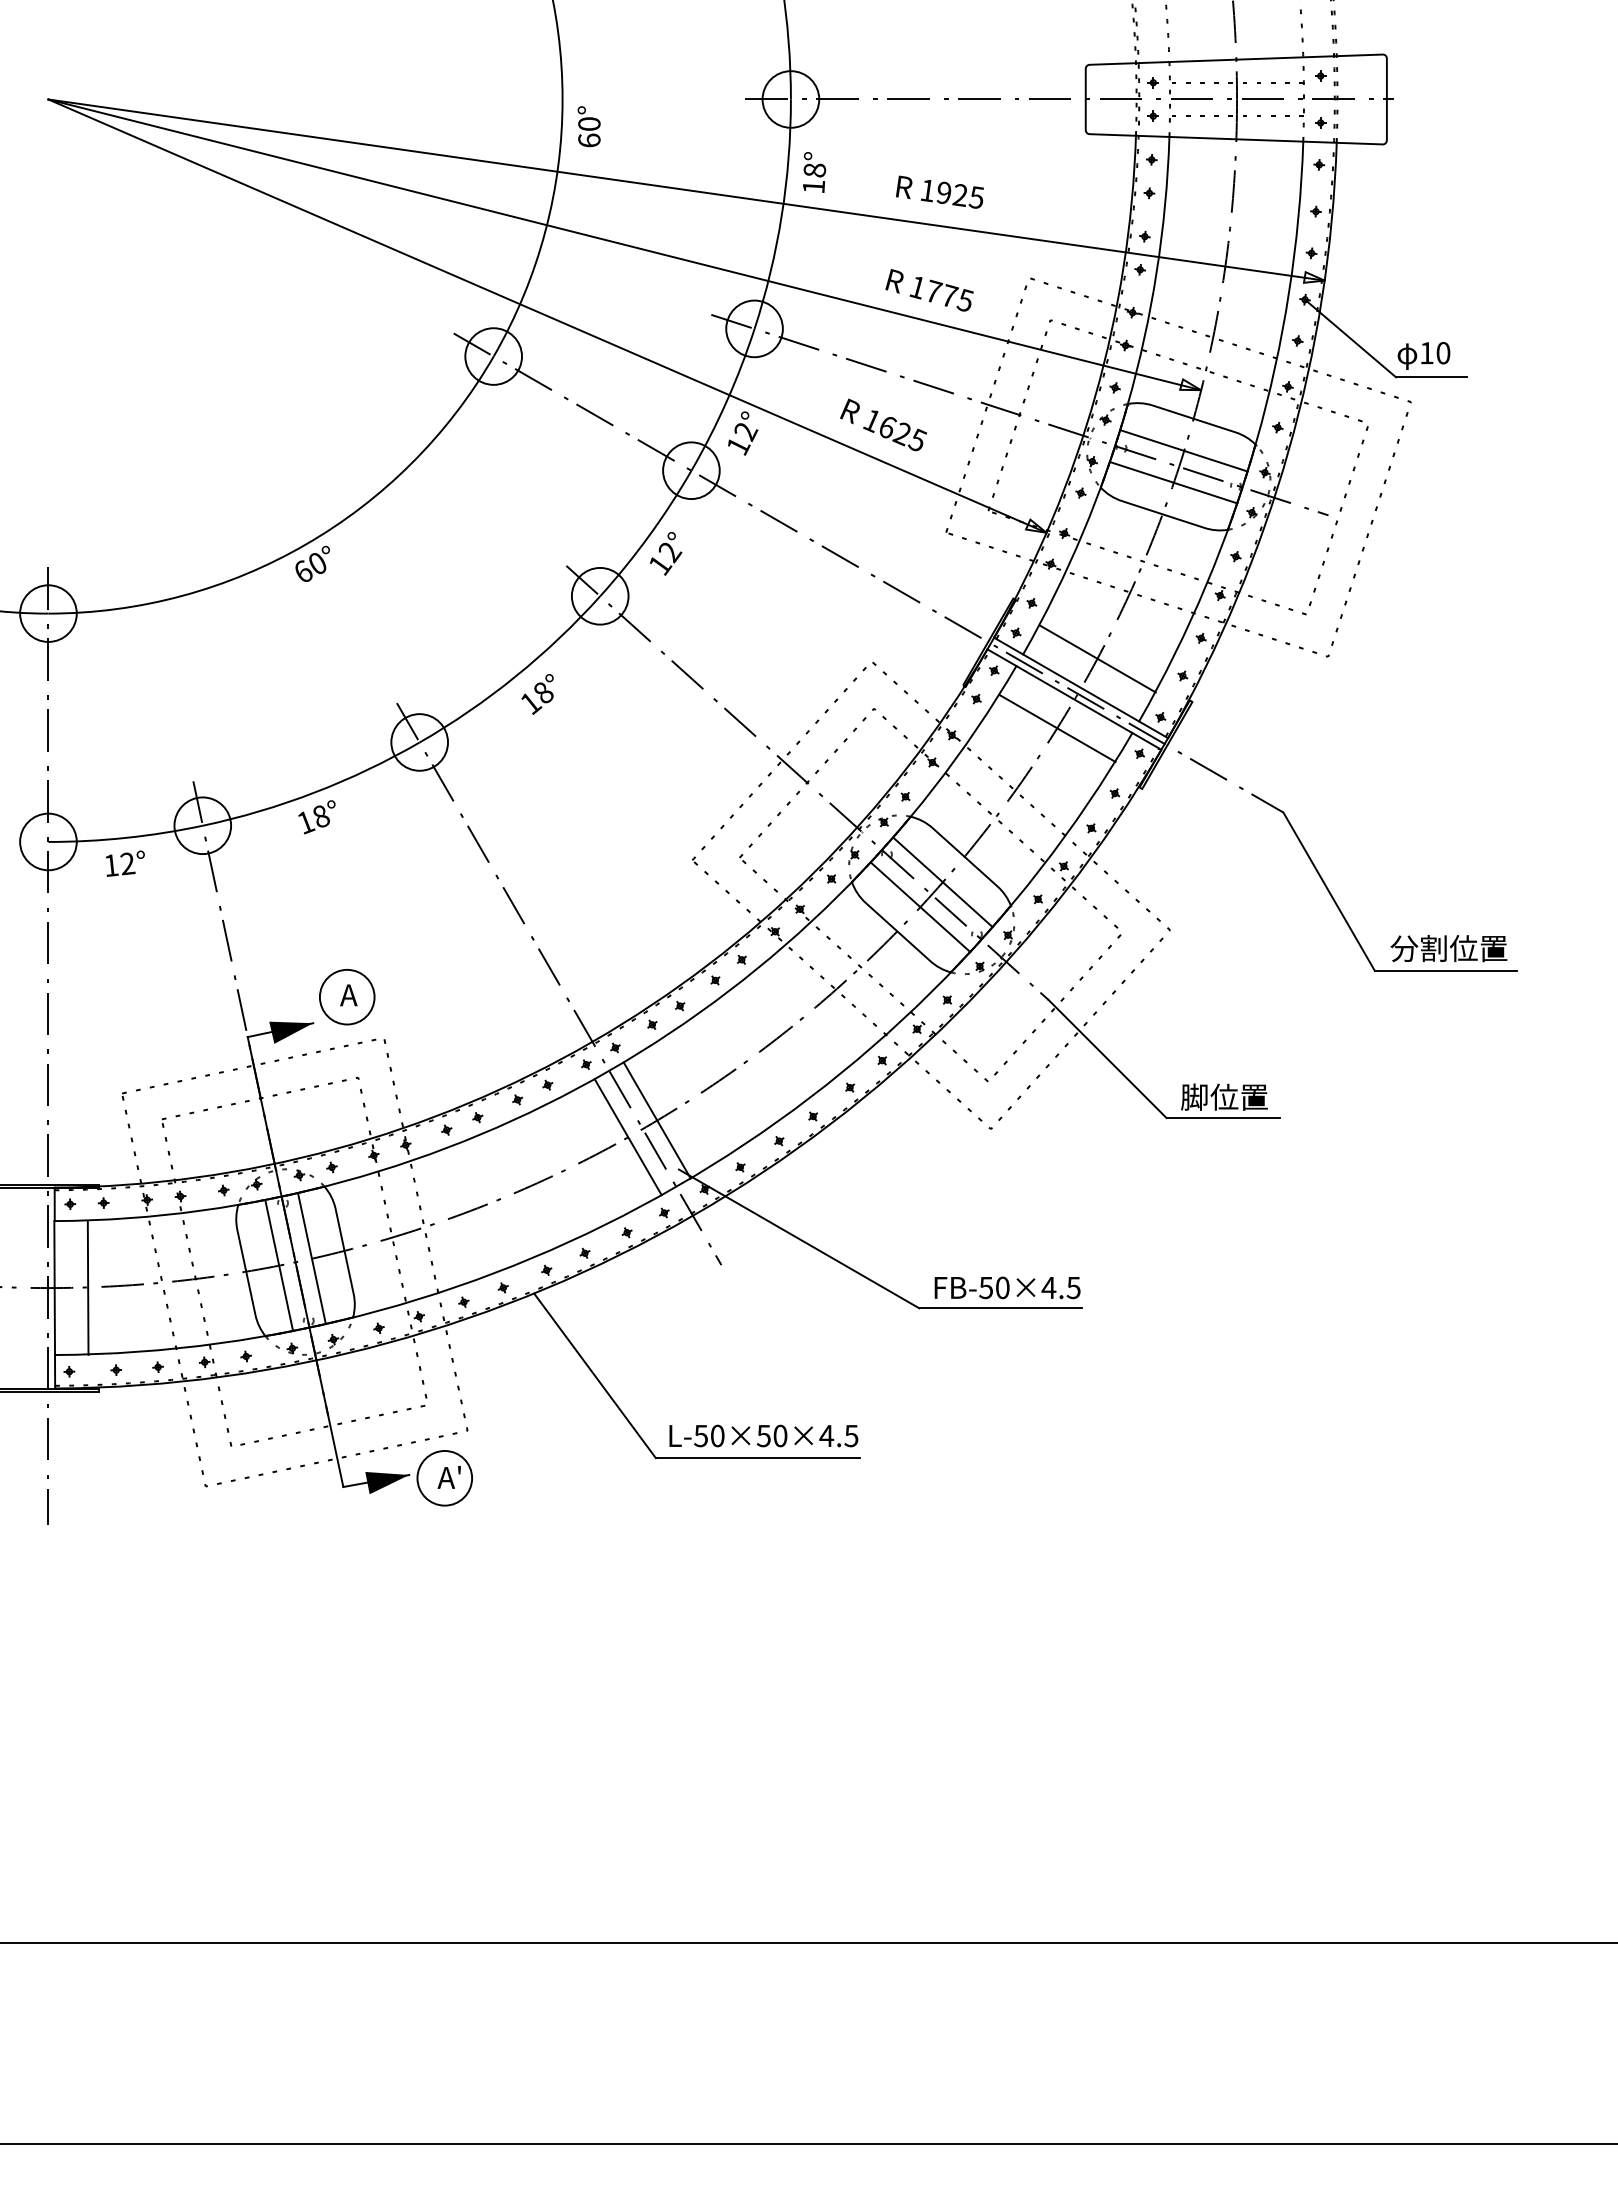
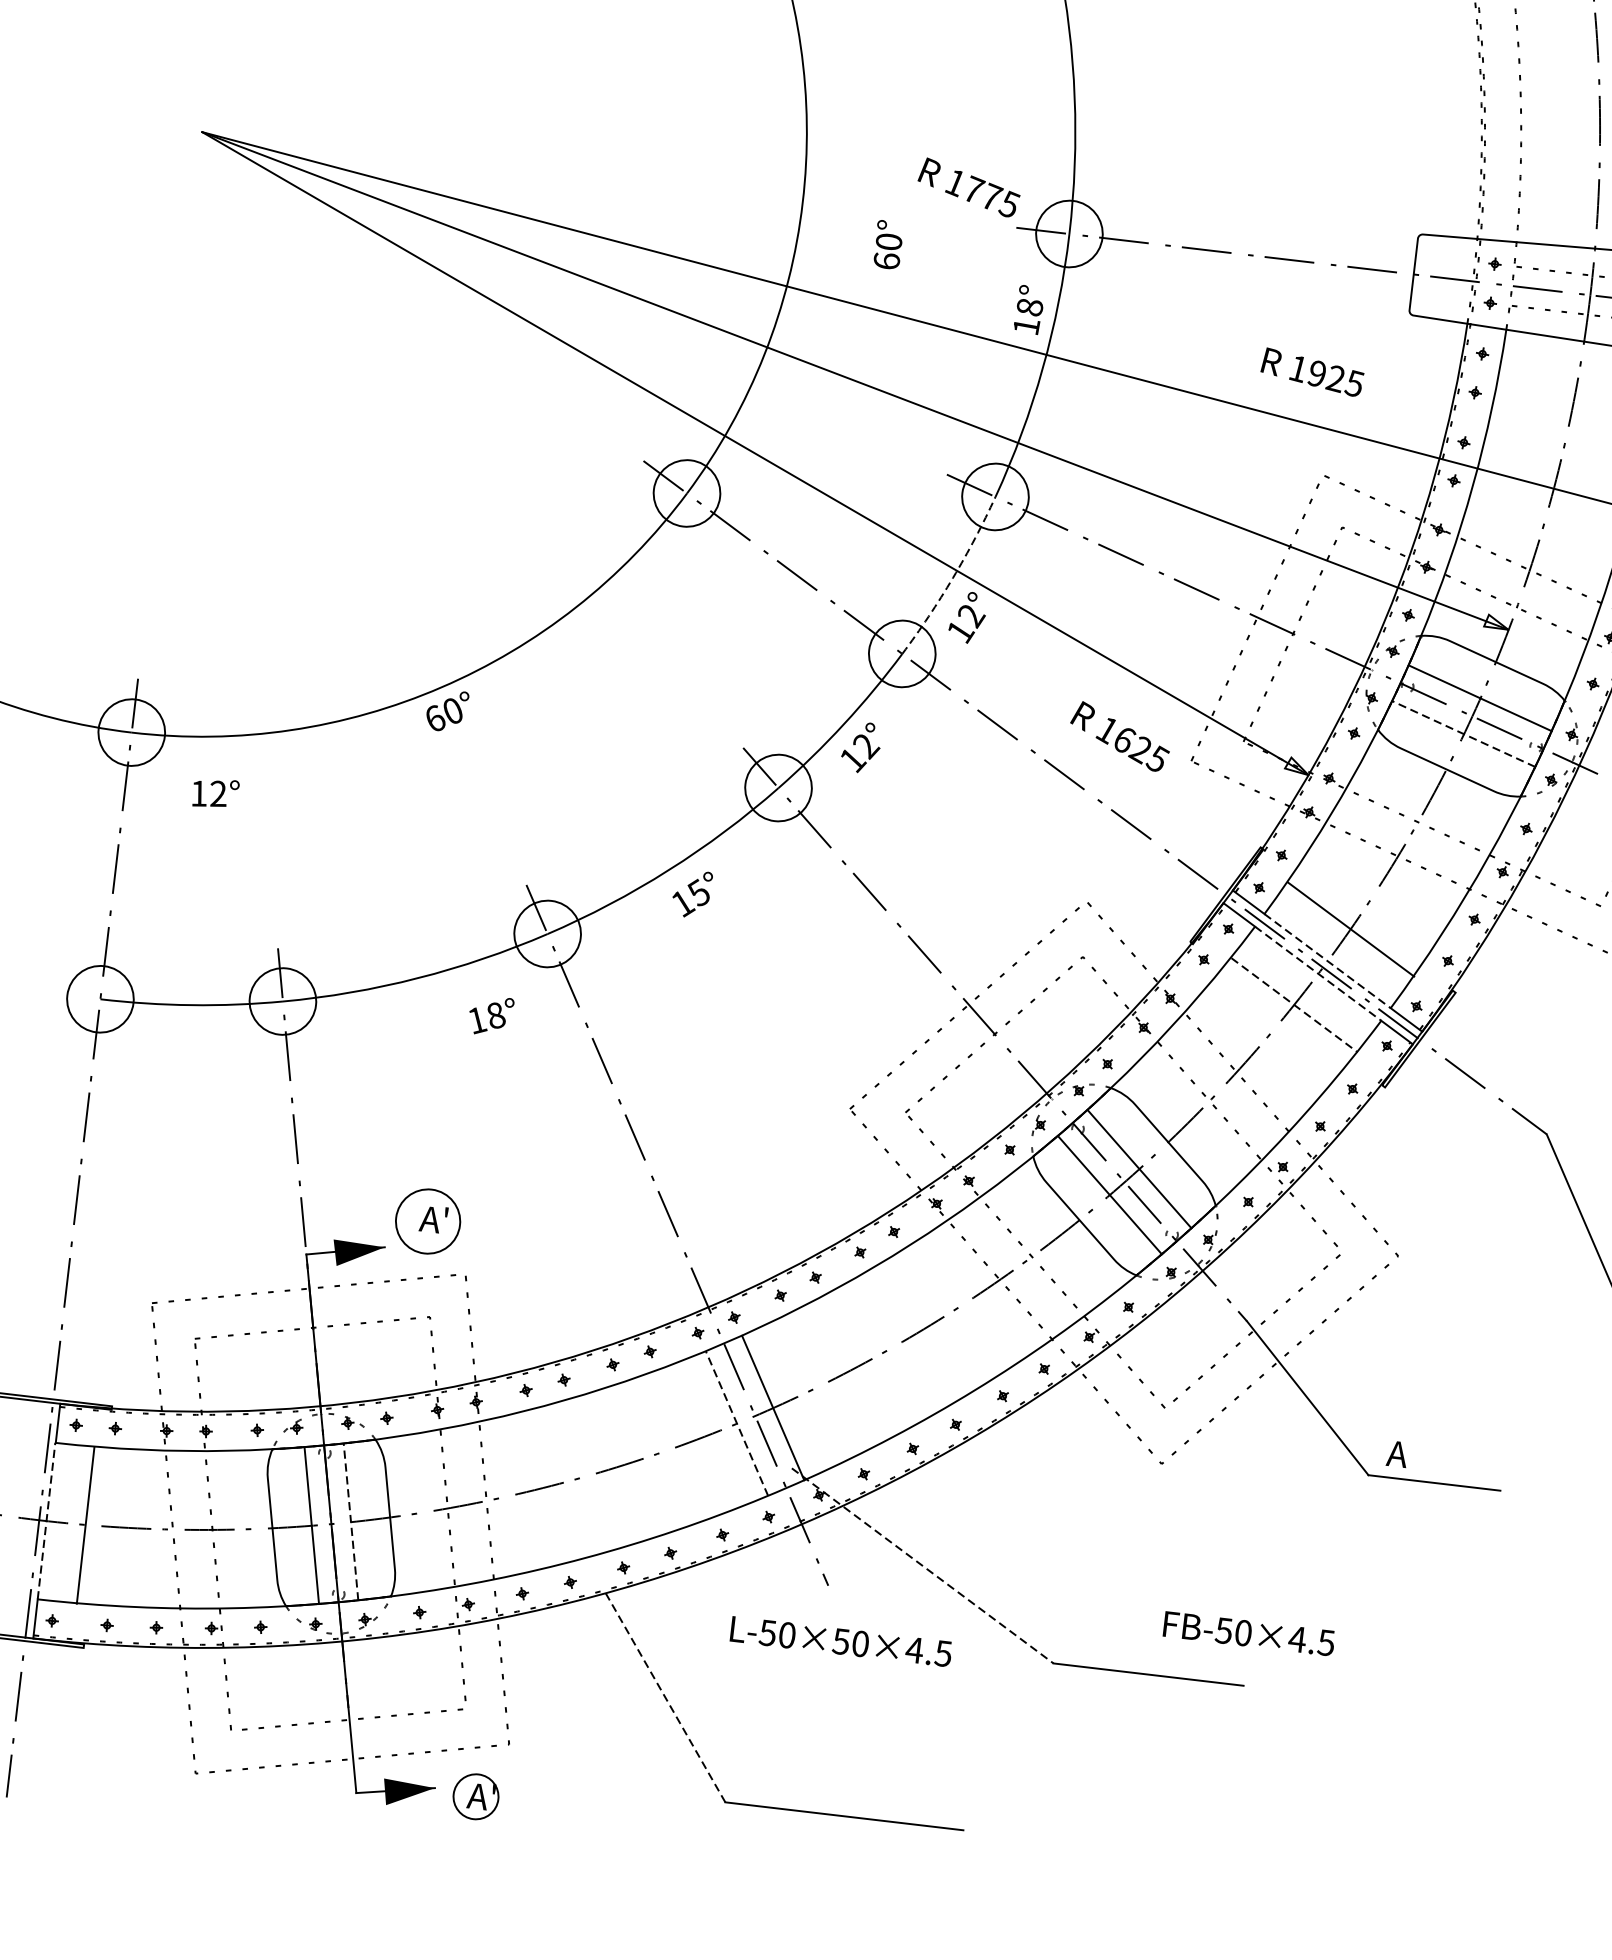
text: (588, 126) -> (887, 244), moved
text: (814, 172) -> (1029, 309), moved
text: (939, 191) -> (1312, 371), moved
text: (929, 290) -> (968, 187), moved
arc: (726, 401) -> (952, 577), solid -> dashed
text: (883, 424) -> (1120, 736), moved
line: (1173, 482) -> (1463, 733), solid -> dashed
line: (1081, 687) -> (1328, 960), solid -> dashed
text: (543, 692) -> (699, 892), 18° -> 15°
line: (1074, 699) -> (1318, 973), solid -> dashed
line: (1057, 728) -> (1294, 1005), solid -> dashed
text: (316, 817) -> (490, 1016), moved
text: (125, 863) -> (215, 793), moved
text: (361, 987) -> (446, 1212), A -> A'
text: (1223, 1096) -> (1437, 1457), 脚位置 -> A
line: (628, 1137) -> (737, 1424), solid -> dashed
line: (799, 1238) -> (923, 1565), solid -> dashed
line: (311, 1258) -> (350, 1521), solid -> dashed
text: (1007, 1287) -> (1249, 1633), moved
line: (54, 1288) -> (46, 1521), solid -> dashed
line: (595, 1376) -> (665, 1698), solid -> dashed
text: (763, 1435) -> (840, 1640), moved
circle: (444, 1477) -> (475, 1795), size x0.7

